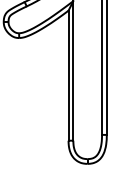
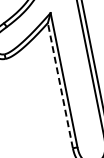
line: (68, 75) -> (60, 85), solid -> dashed

